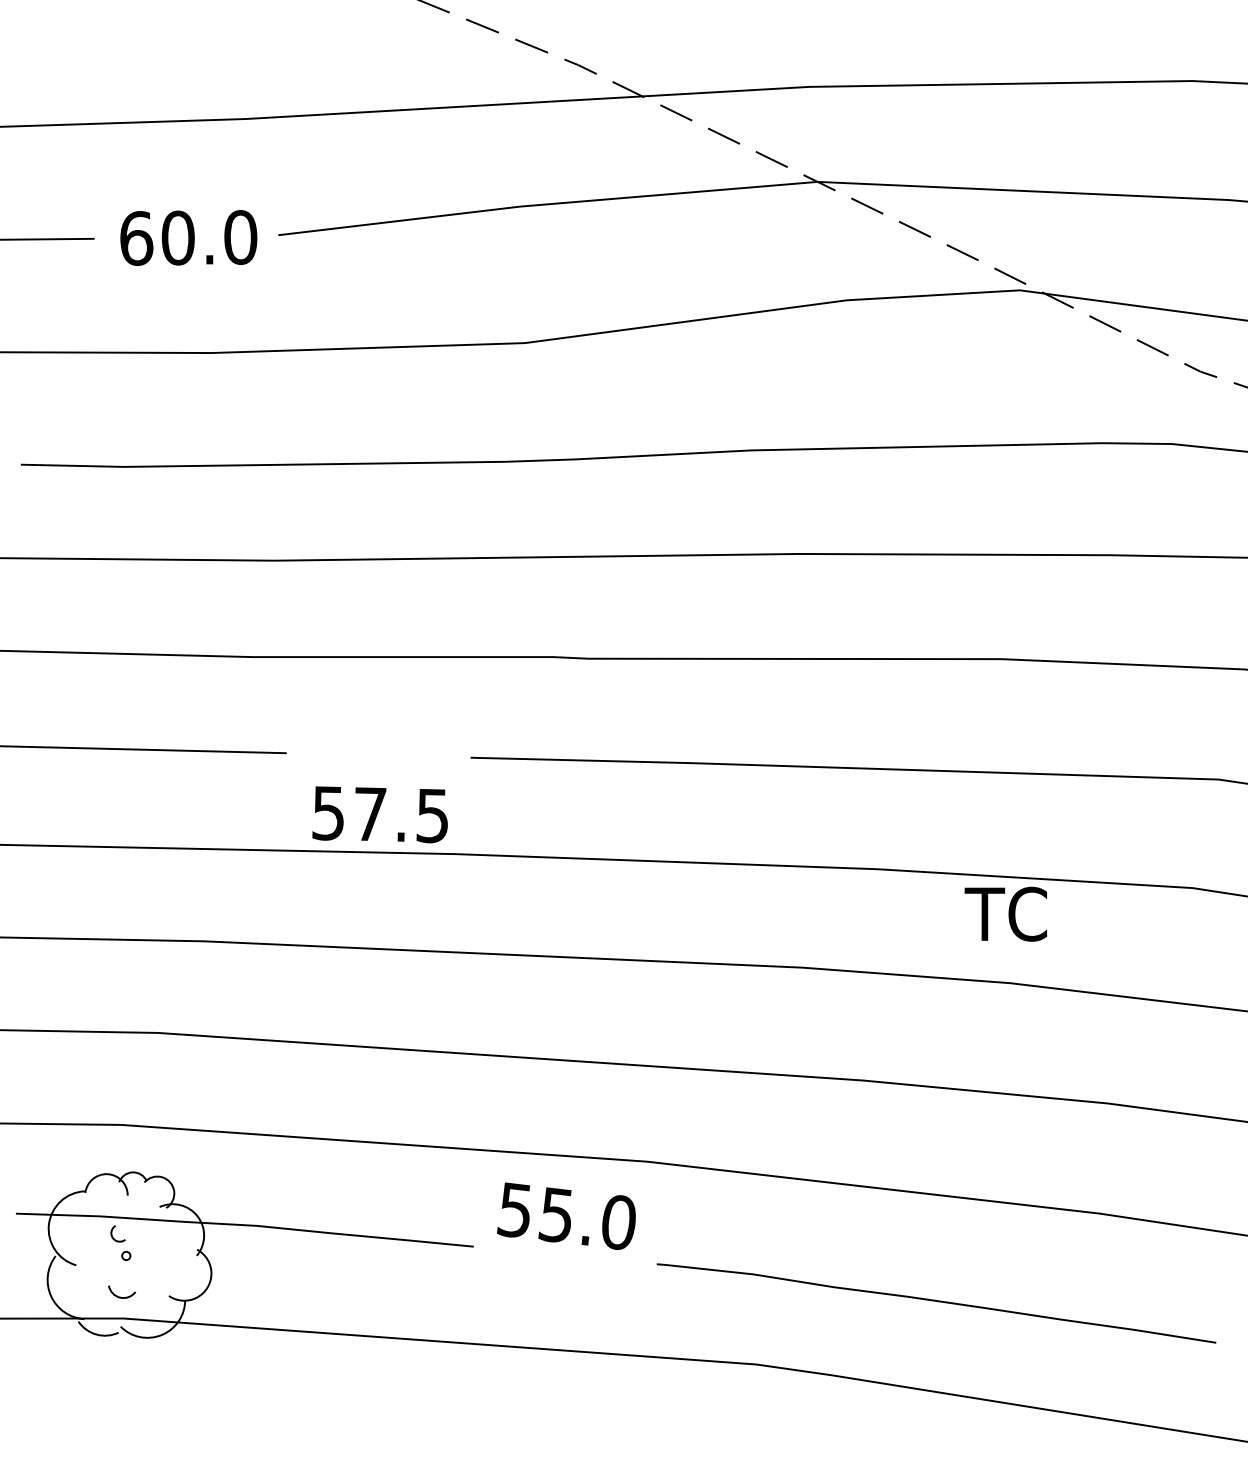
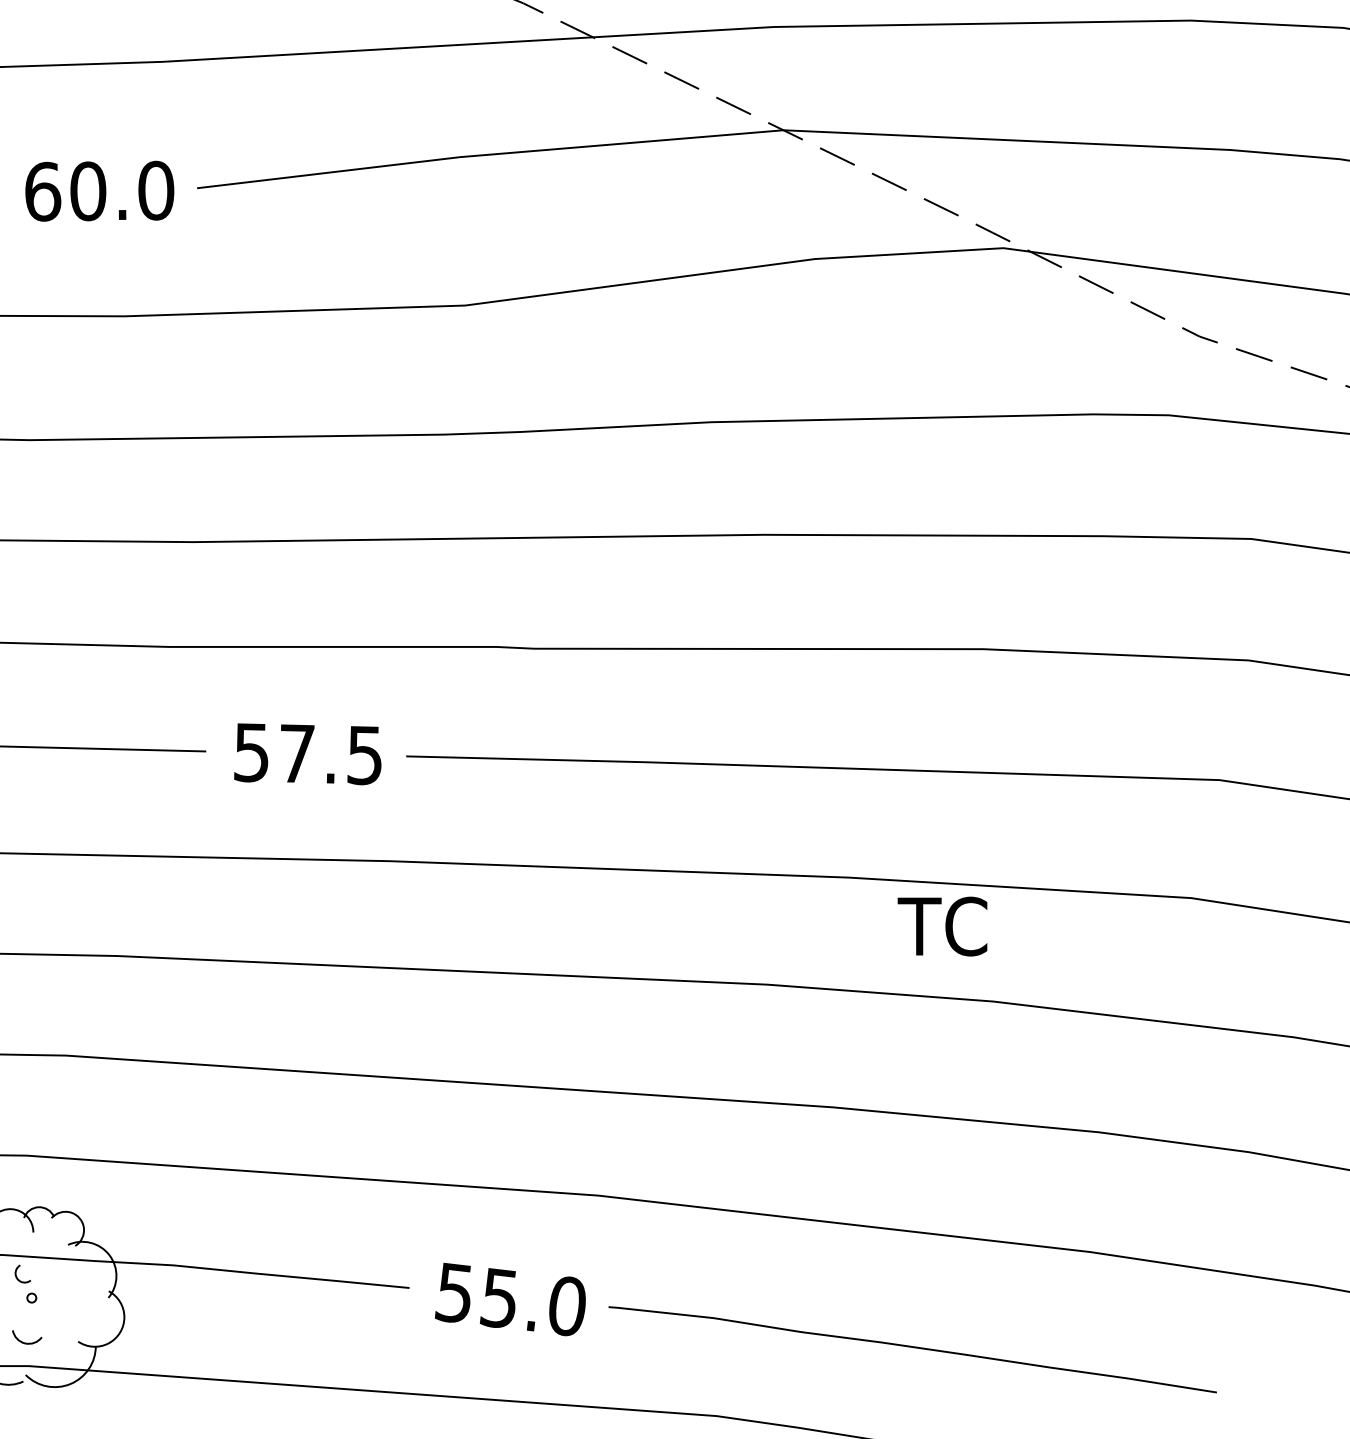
text: (379, 814) -> (307, 753), moved
text: (1005, 913) -> (942, 925), moved
text: (566, 1215) -> (510, 1298), moved

